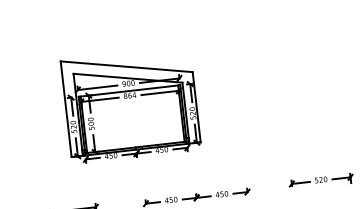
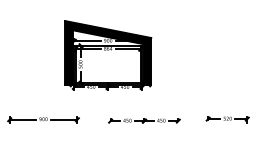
hatch: (131, 101) -> (108, 52), added

